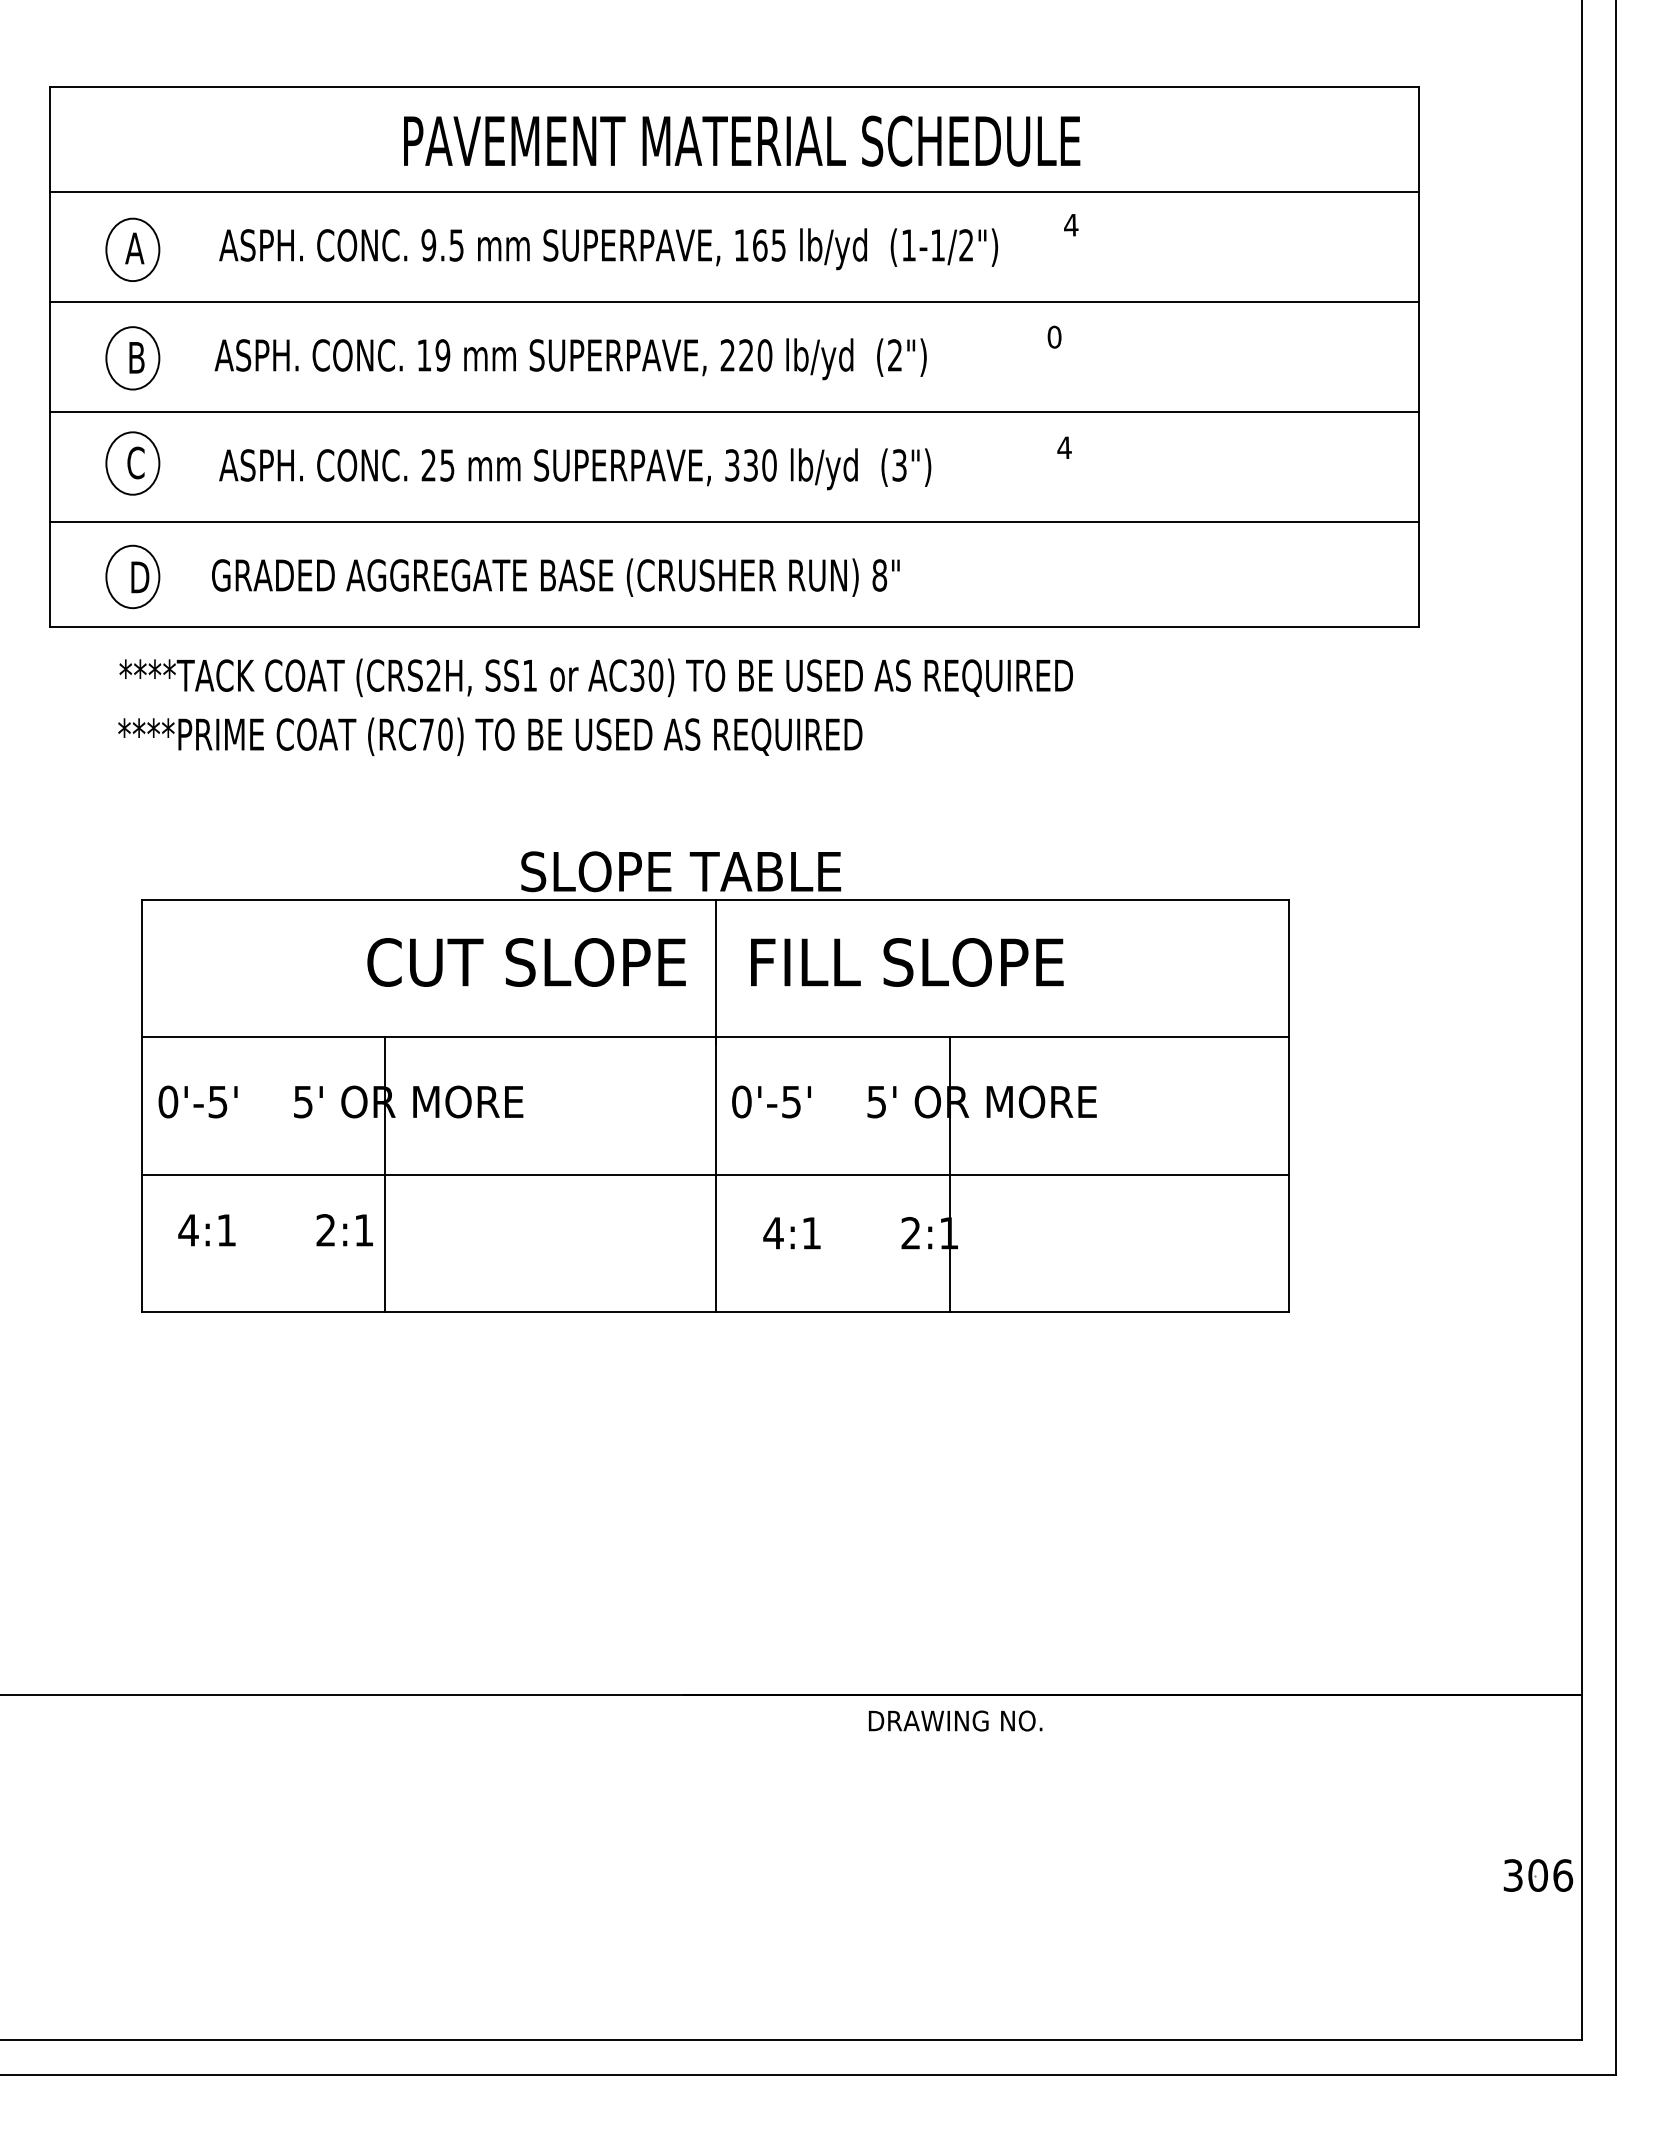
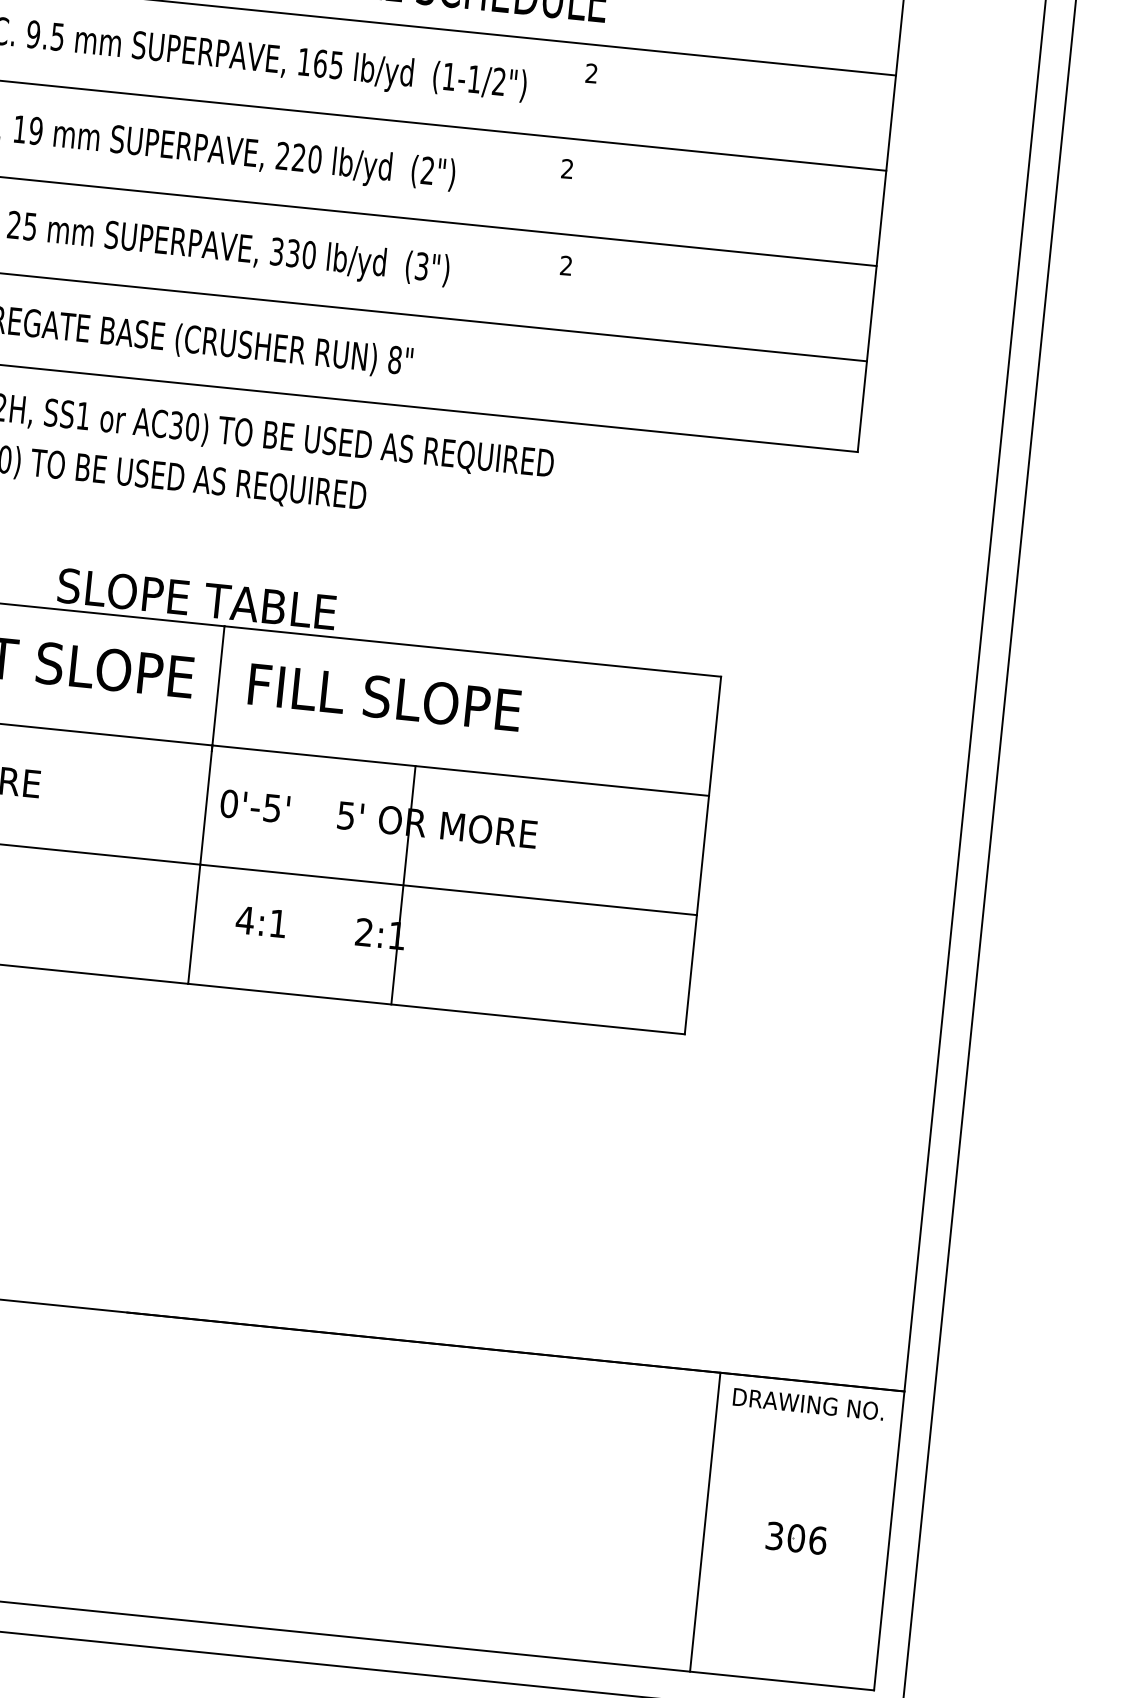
text: (1071, 224) -> (592, 72), 4 -> 2
text: (1054, 336) -> (567, 168), 0 -> 2
text: (1064, 447) -> (566, 265), 4 -> 2
text: (955, 1720) -> (808, 1403), moved
line: (1369, 1867) -> (705, 1522), added
part: (1538, 1875) -> (796, 1538), moved

